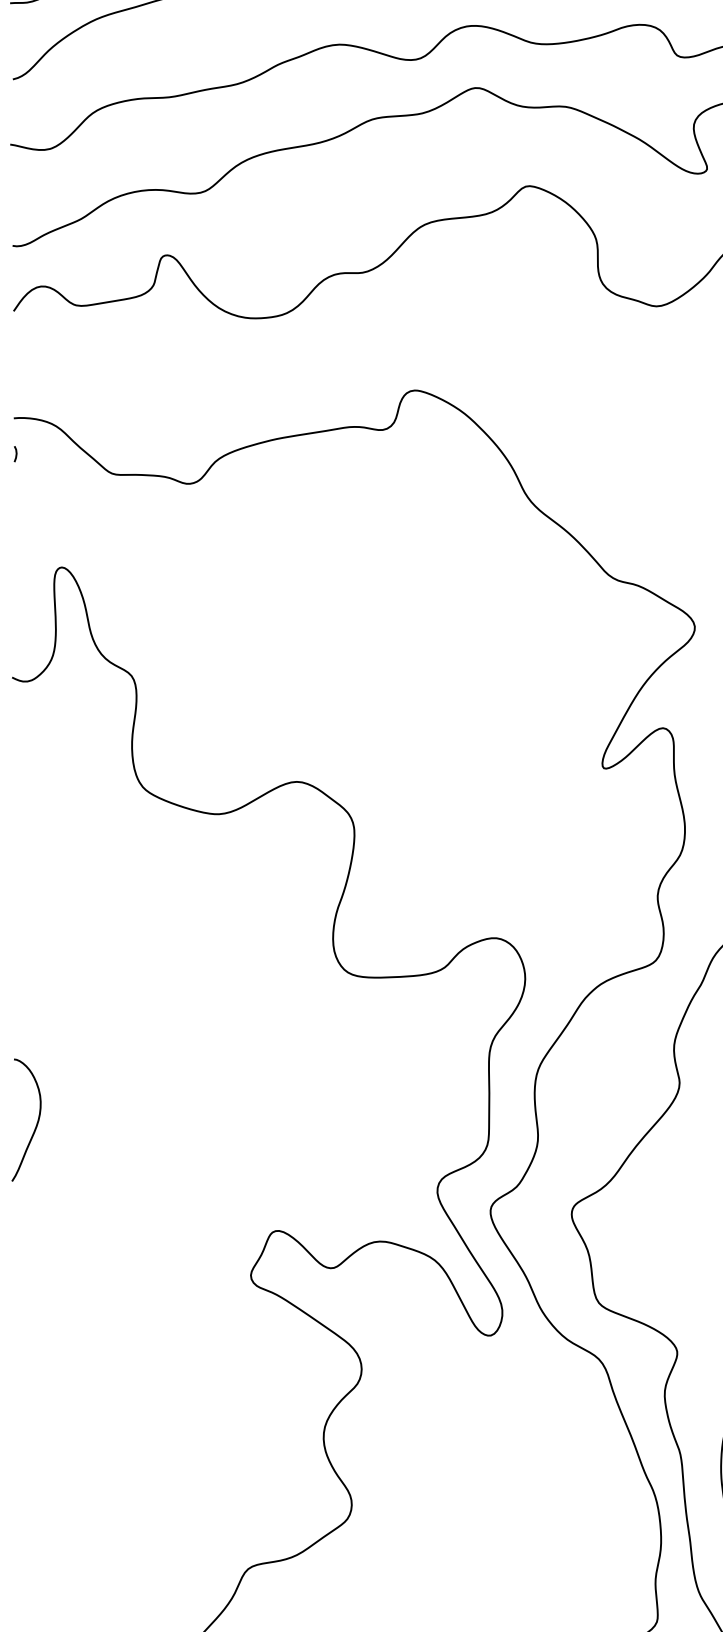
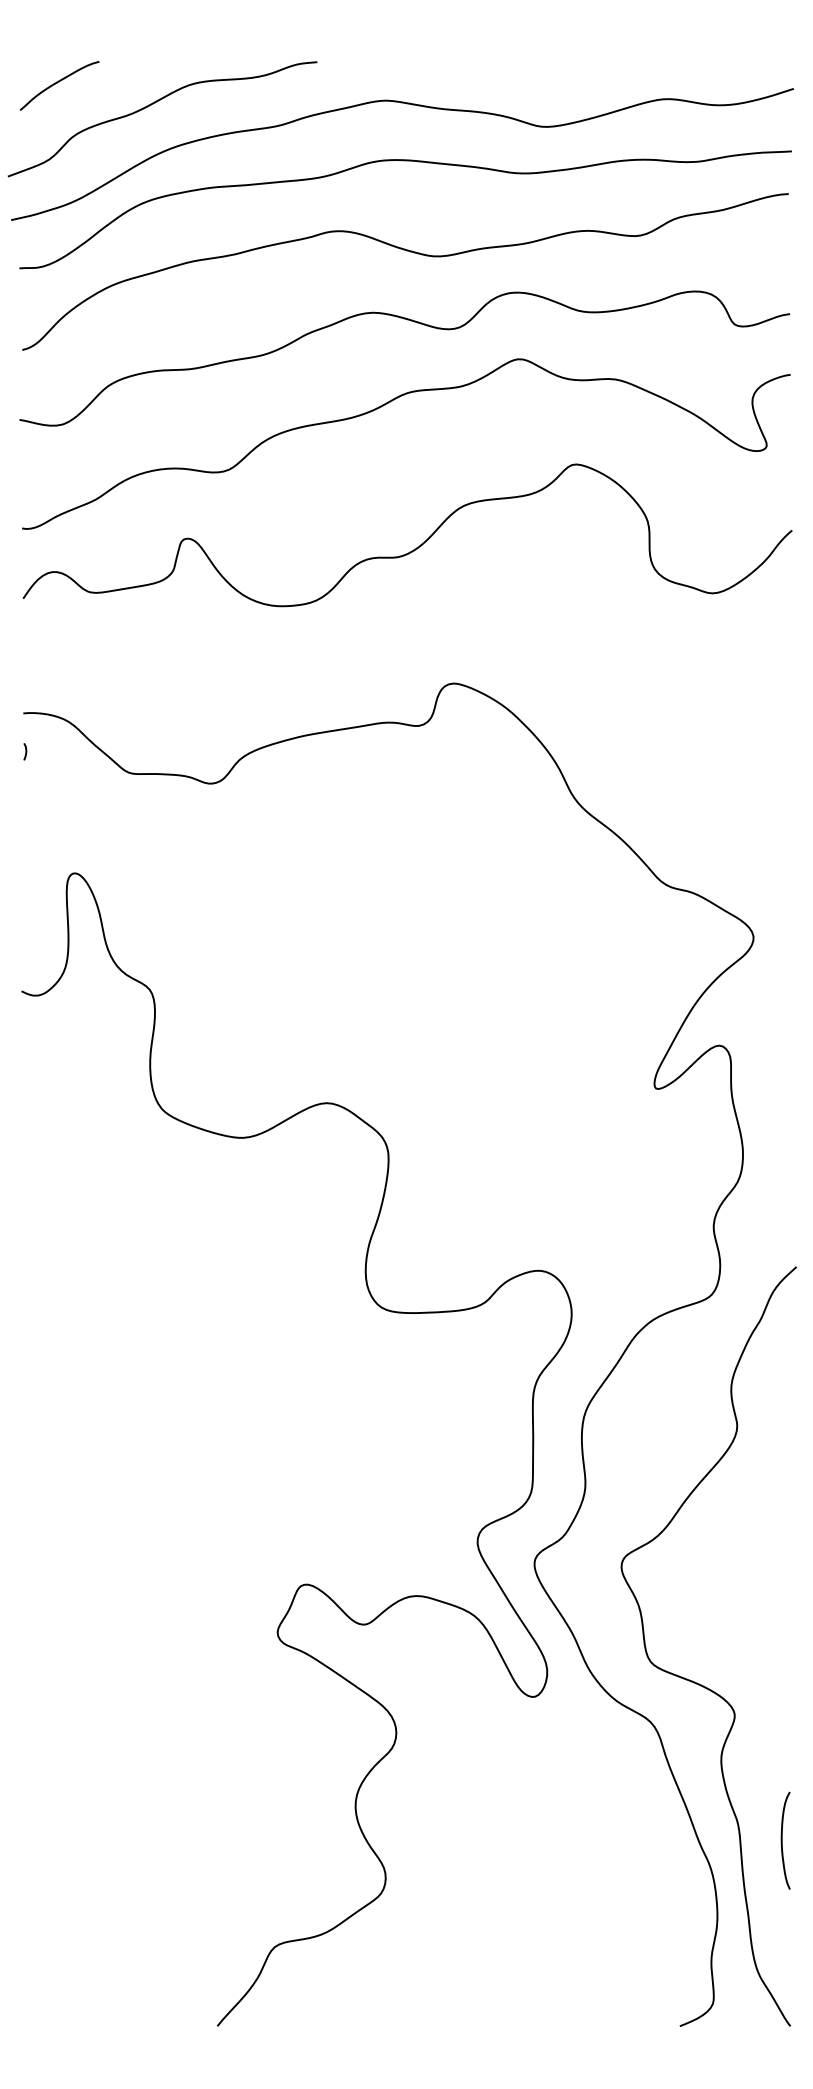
curve: (36, 1123) -> (47, 1469), removed

